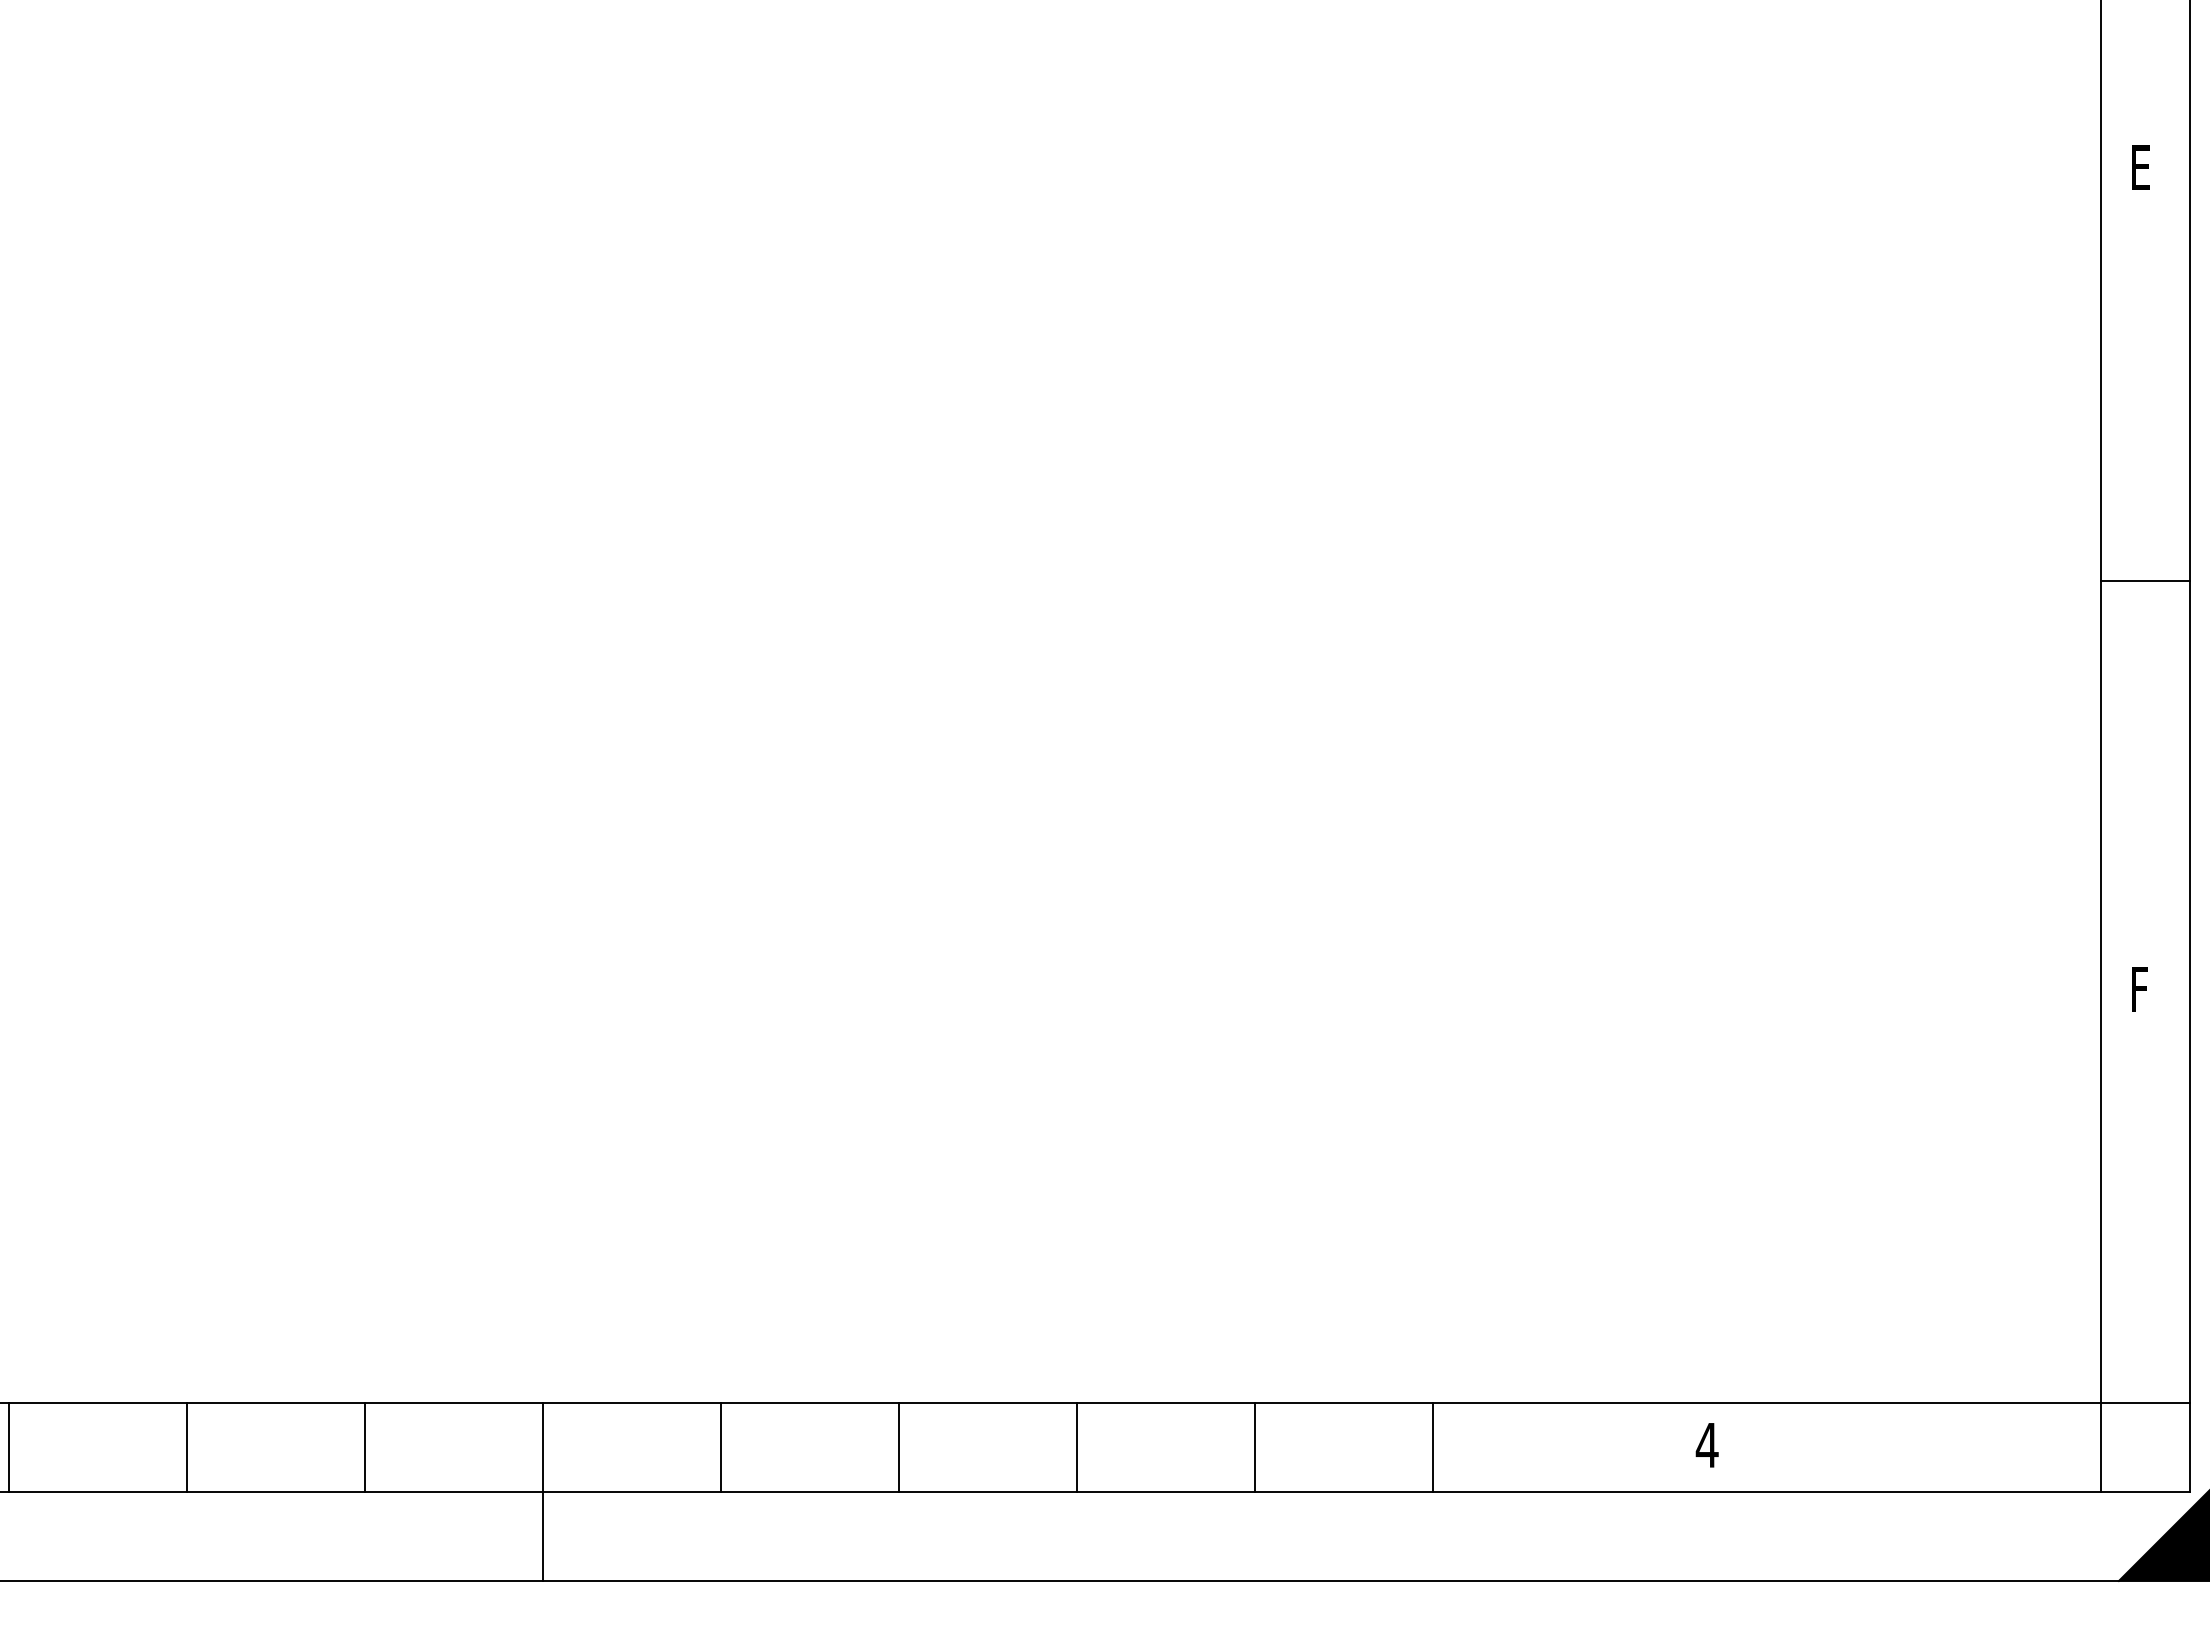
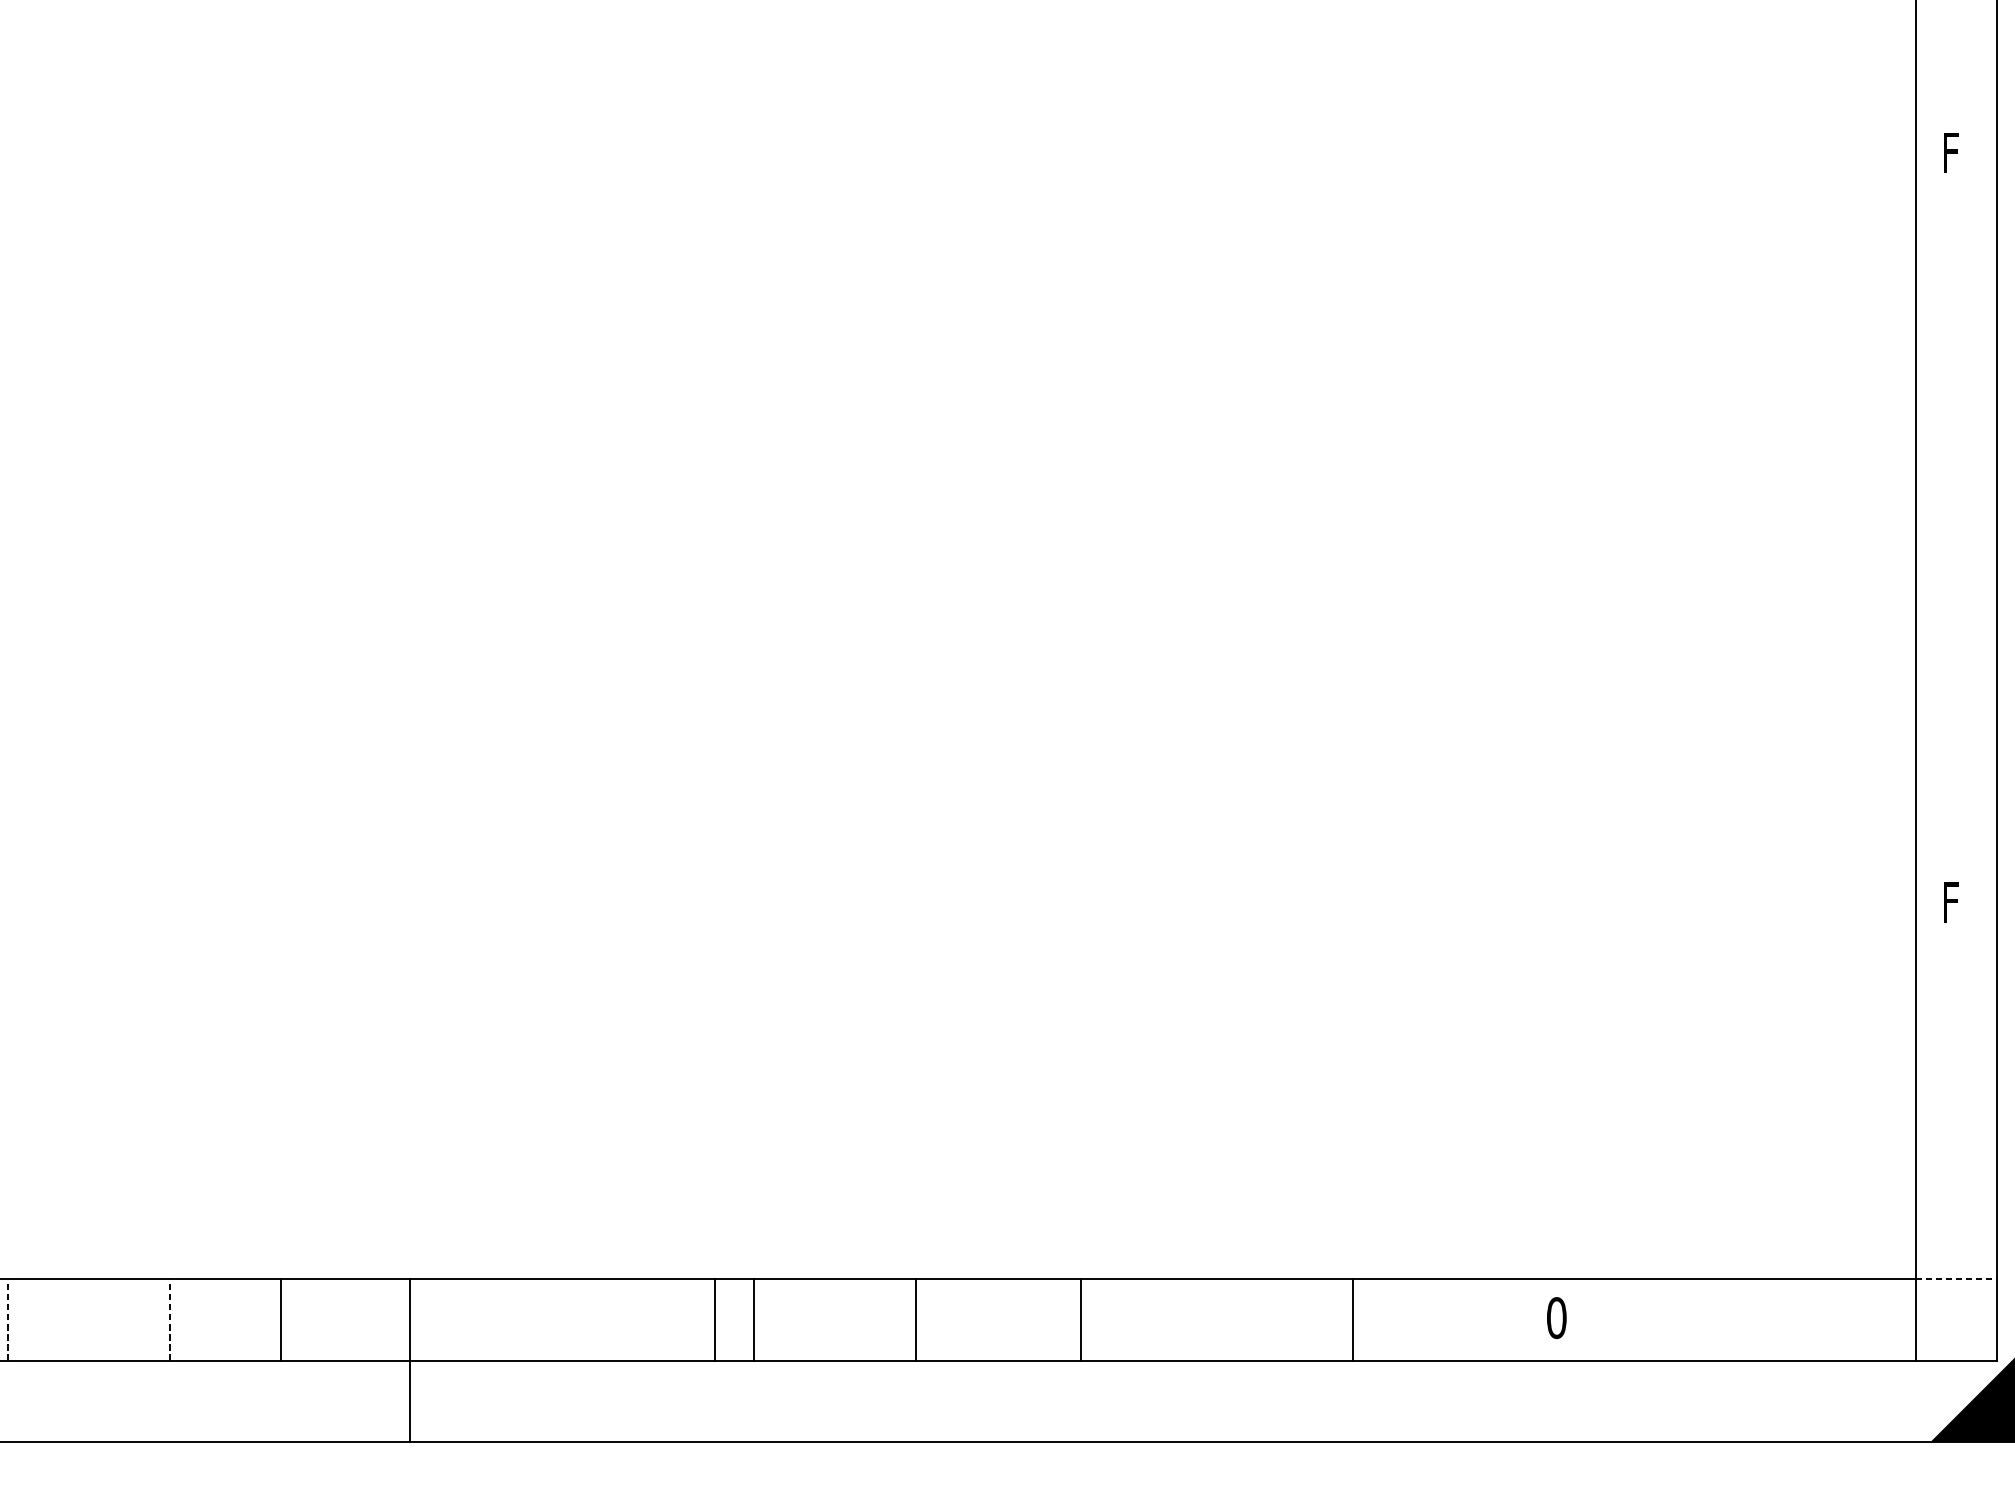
text: (2142, 167) -> (1953, 152), E -> F
line: (2145, 580) -> (1956, 529), removed
line: (2145, 1402) -> (1956, 1279), solid -> dashed
text: (1706, 1445) -> (1556, 1318), 4 -> 0
line: (364, 1446) -> (280, 1319), moved
line: (721, 1446) -> (715, 1319), moved
line: (899, 1446) -> (754, 1319), moved
line: (1077, 1446) -> (915, 1319), moved
line: (1255, 1446) -> (1080, 1319), moved
line: (1433, 1446) -> (1353, 1319), moved
line: (8, 1447) -> (7, 1320), solid -> dashed
line: (186, 1447) -> (169, 1320), solid -> dashed
line: (543, 1491) -> (410, 1360), moved

